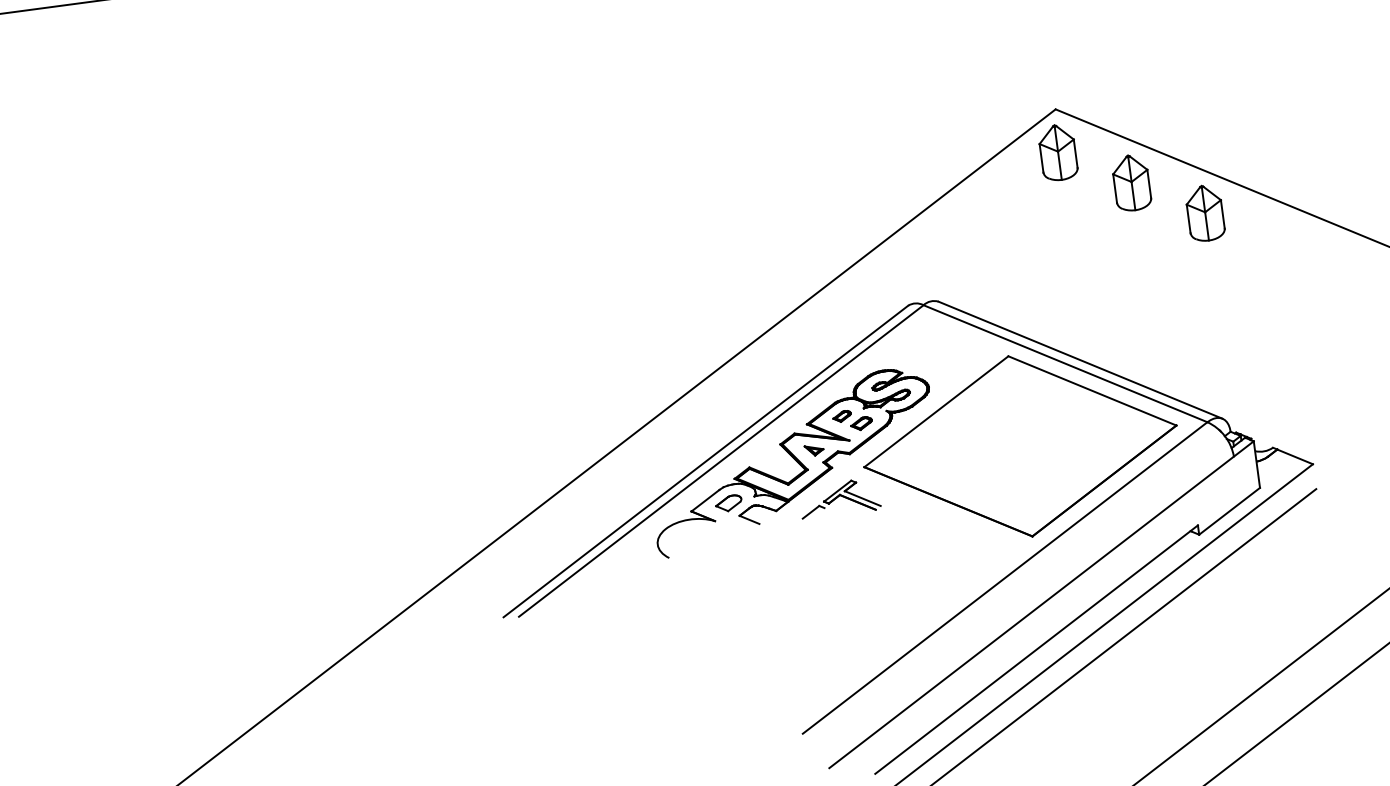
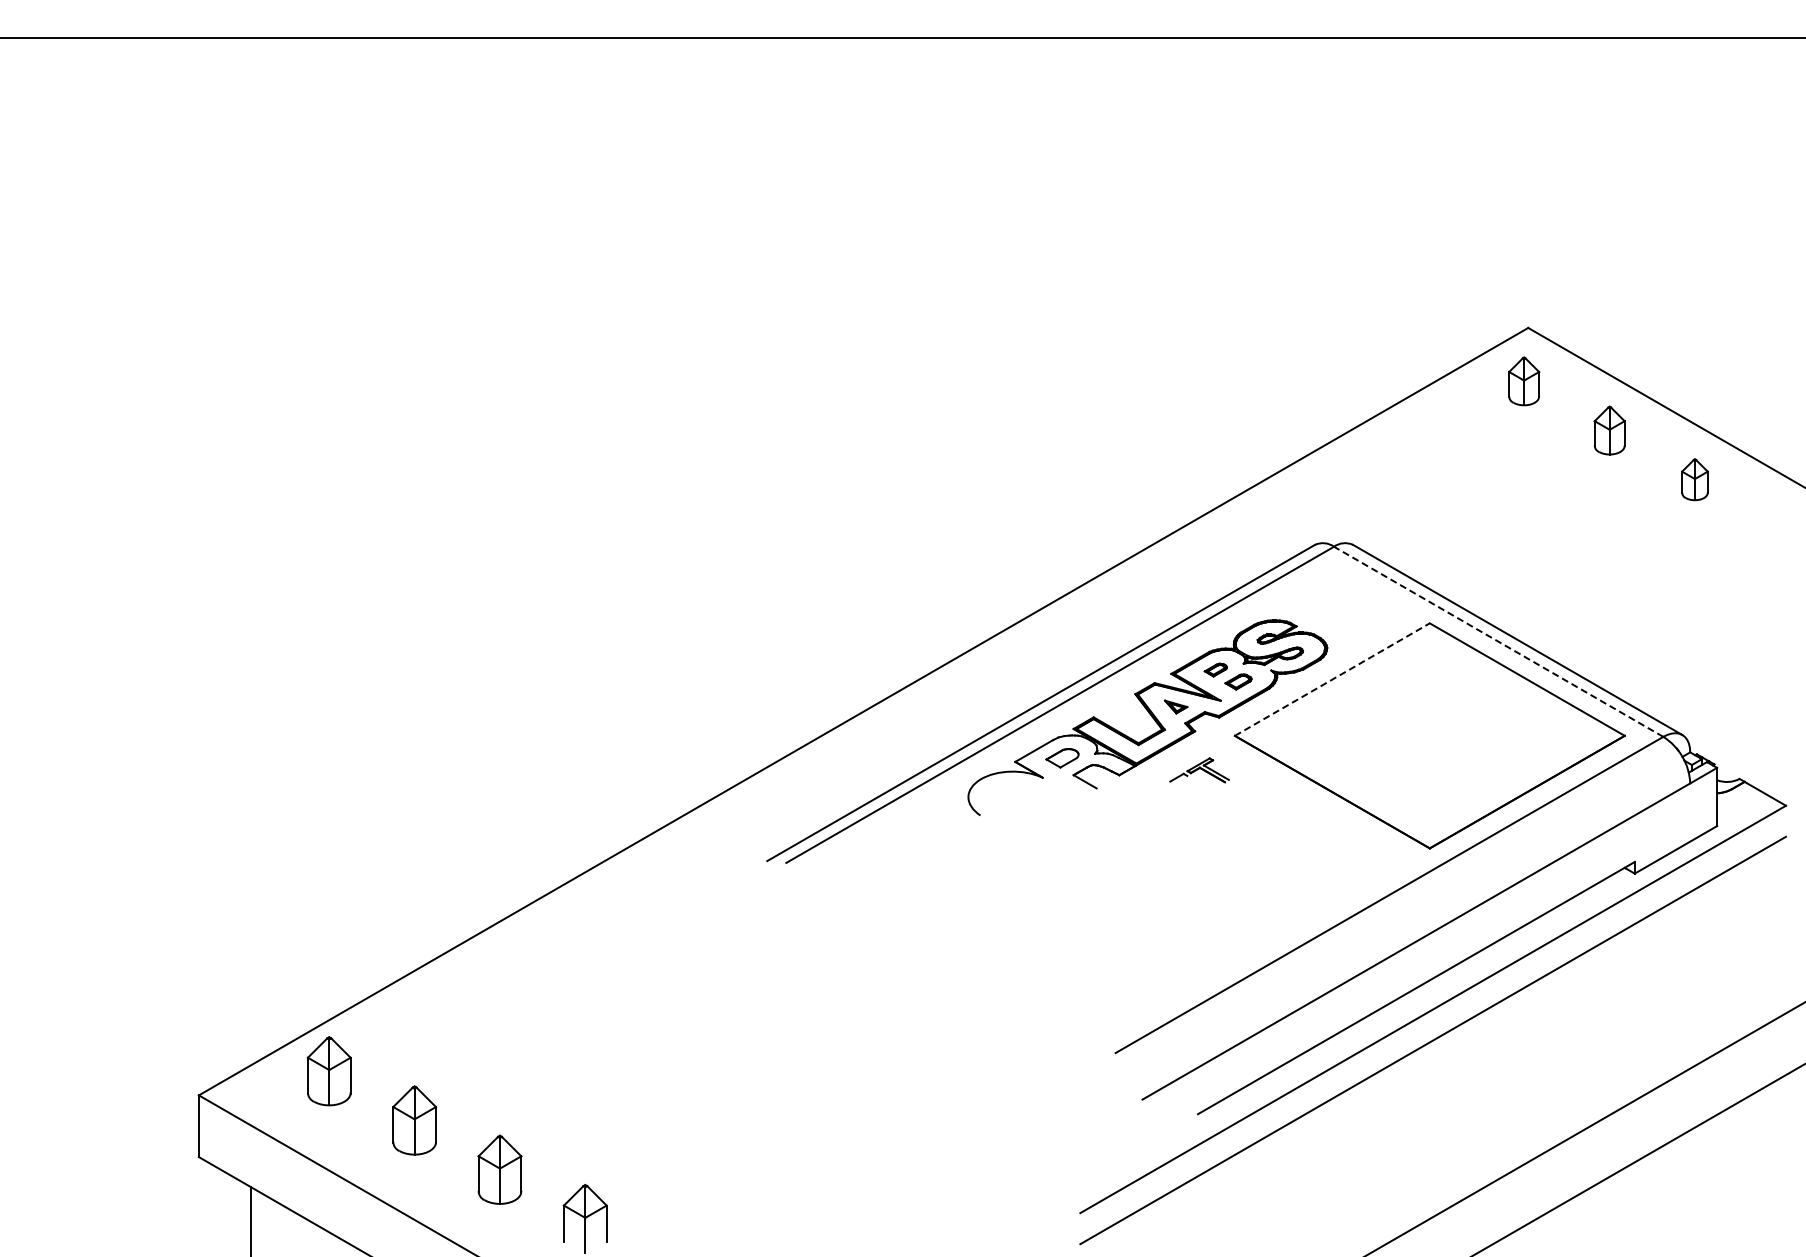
part: (1057, 152) -> (1523, 381), size x0.7
part: (1131, 182) -> (1609, 430), size x0.7
part: (1204, 212) -> (1694, 479), size x0.6
line: (1065, 363) -> (1498, 641), solid -> dashed
line: (936, 411) -> (1332, 679), solid -> dashed
part: (839, 498) -> (1199, 770), size x0.6

